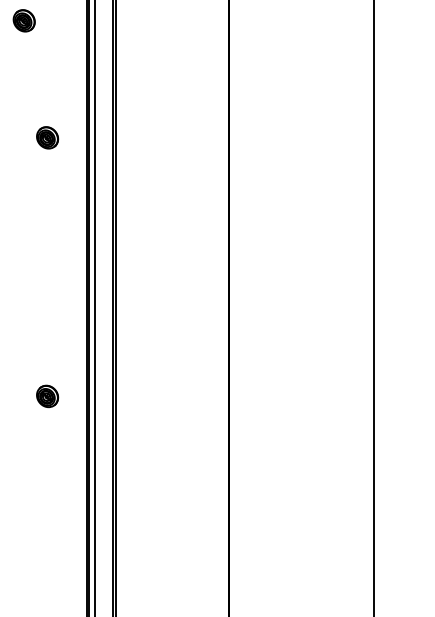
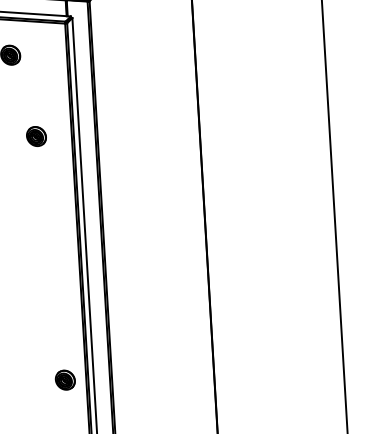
part: (47, 137) -> (36, 136), moved
part: (47, 396) -> (65, 380), moved

